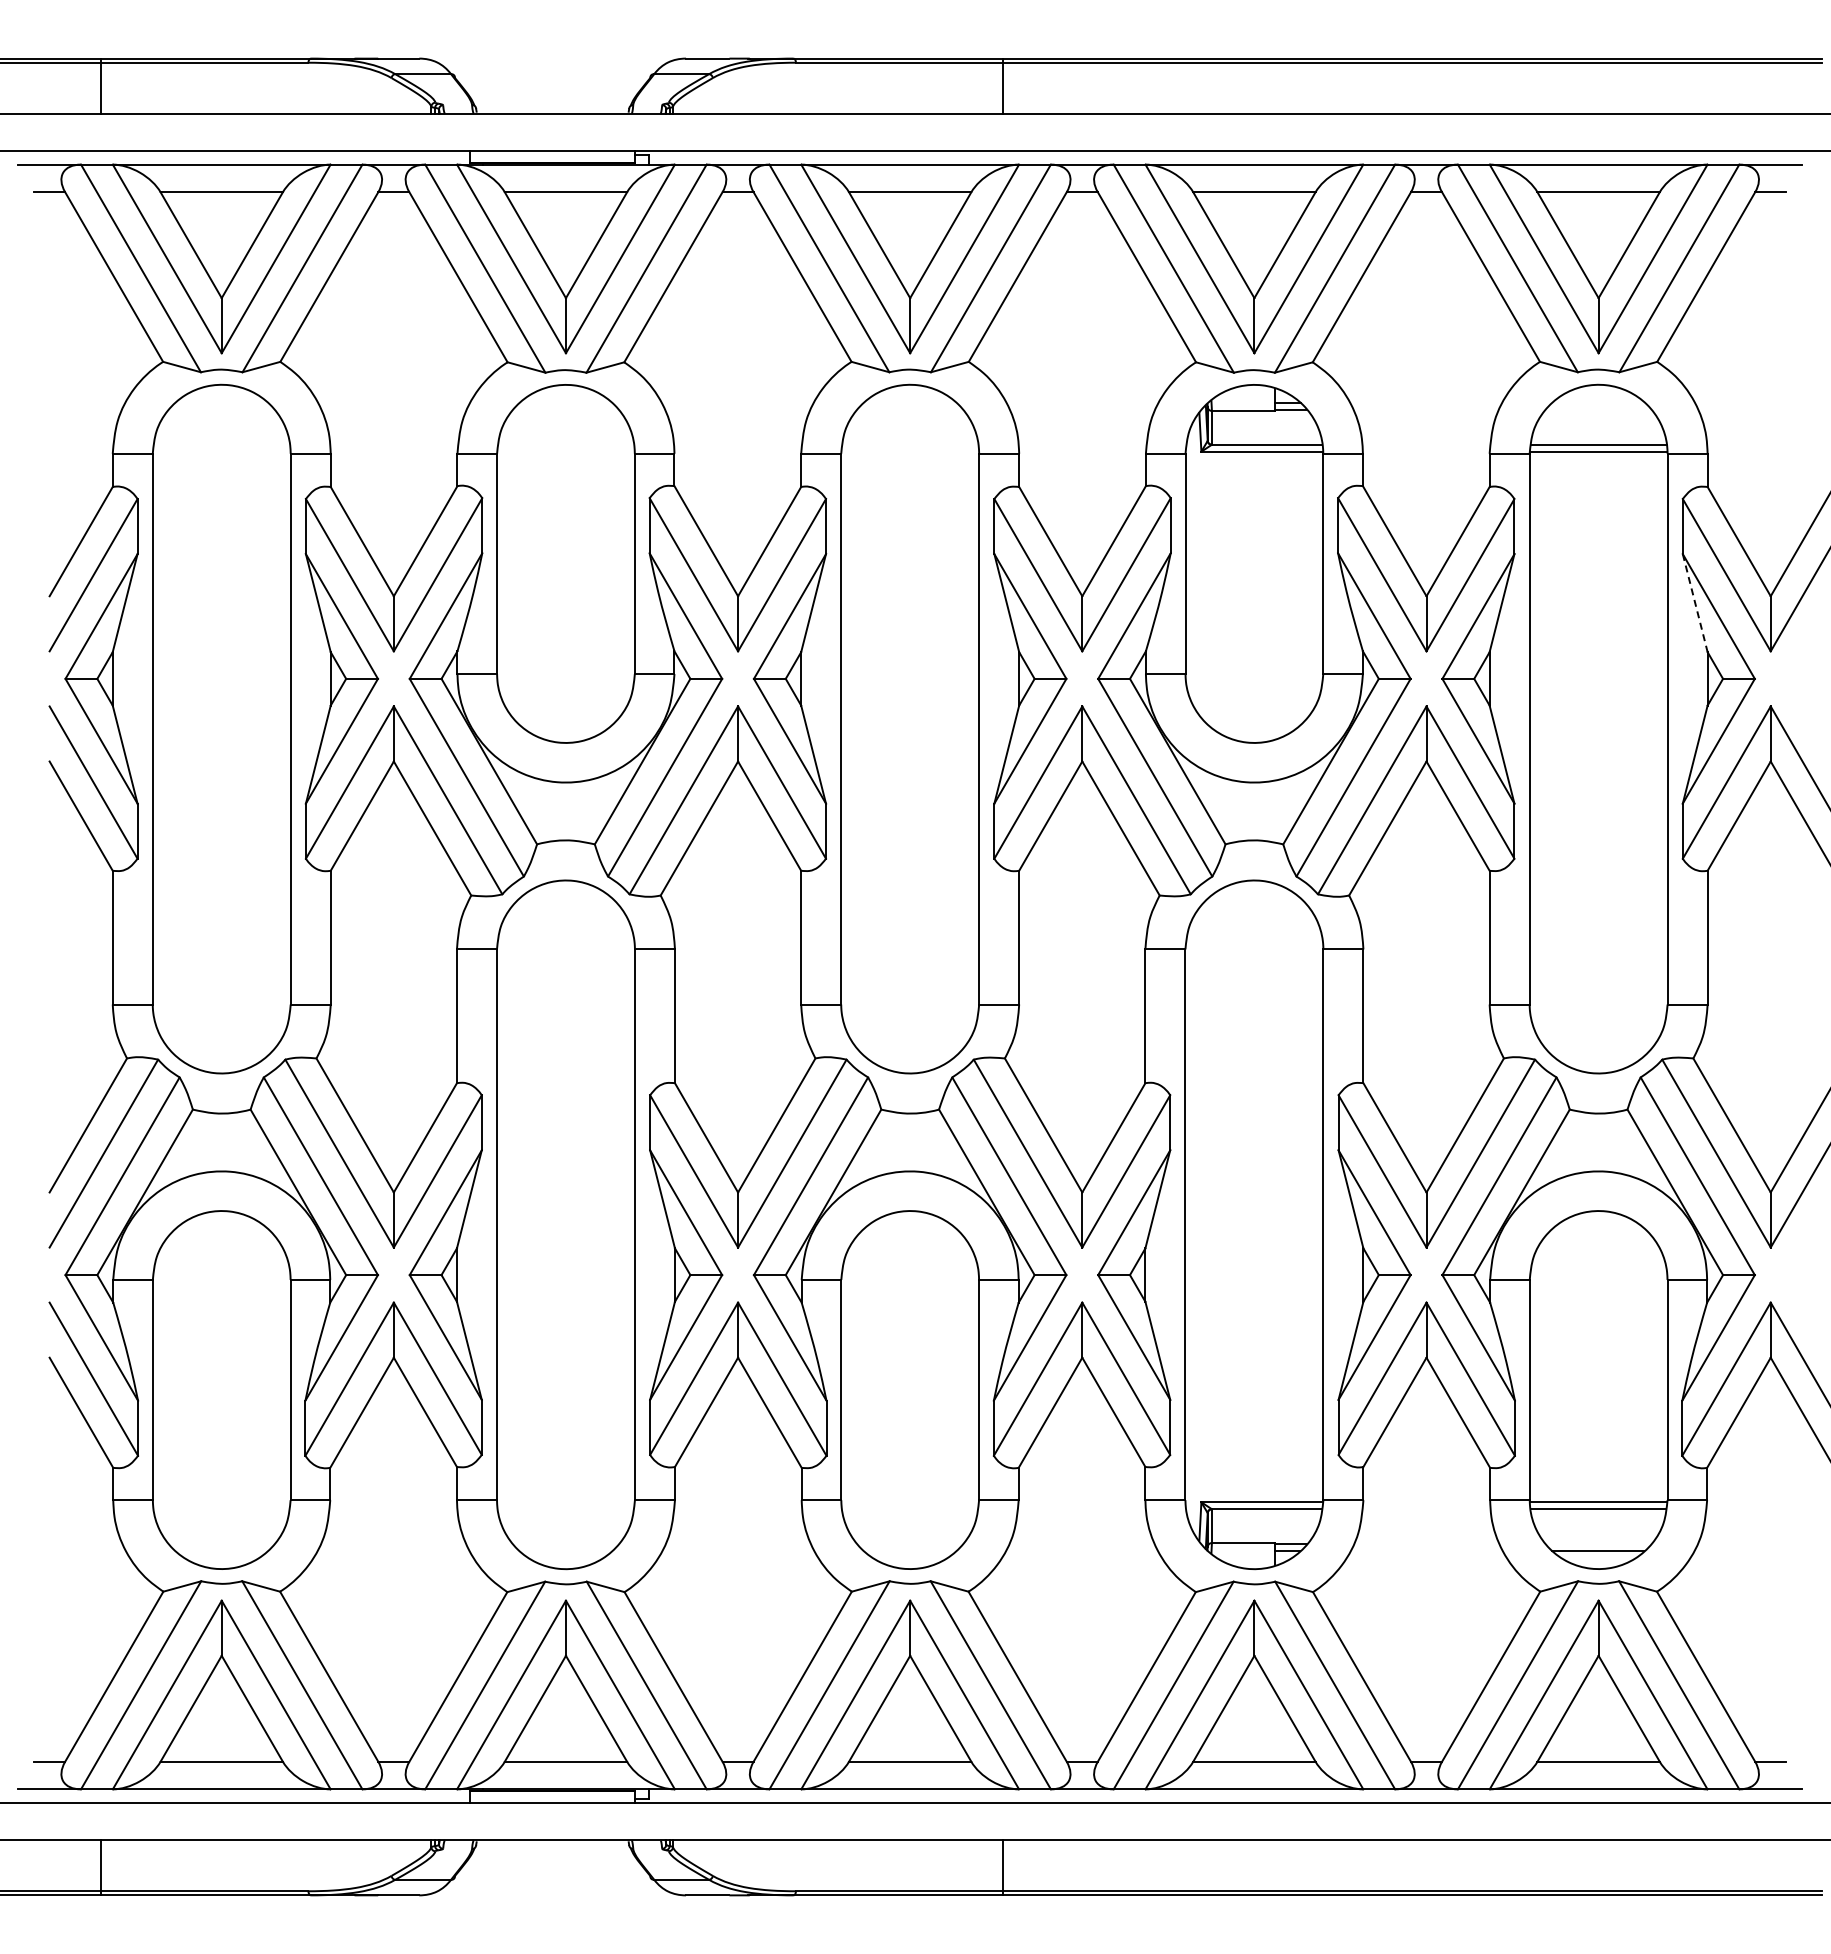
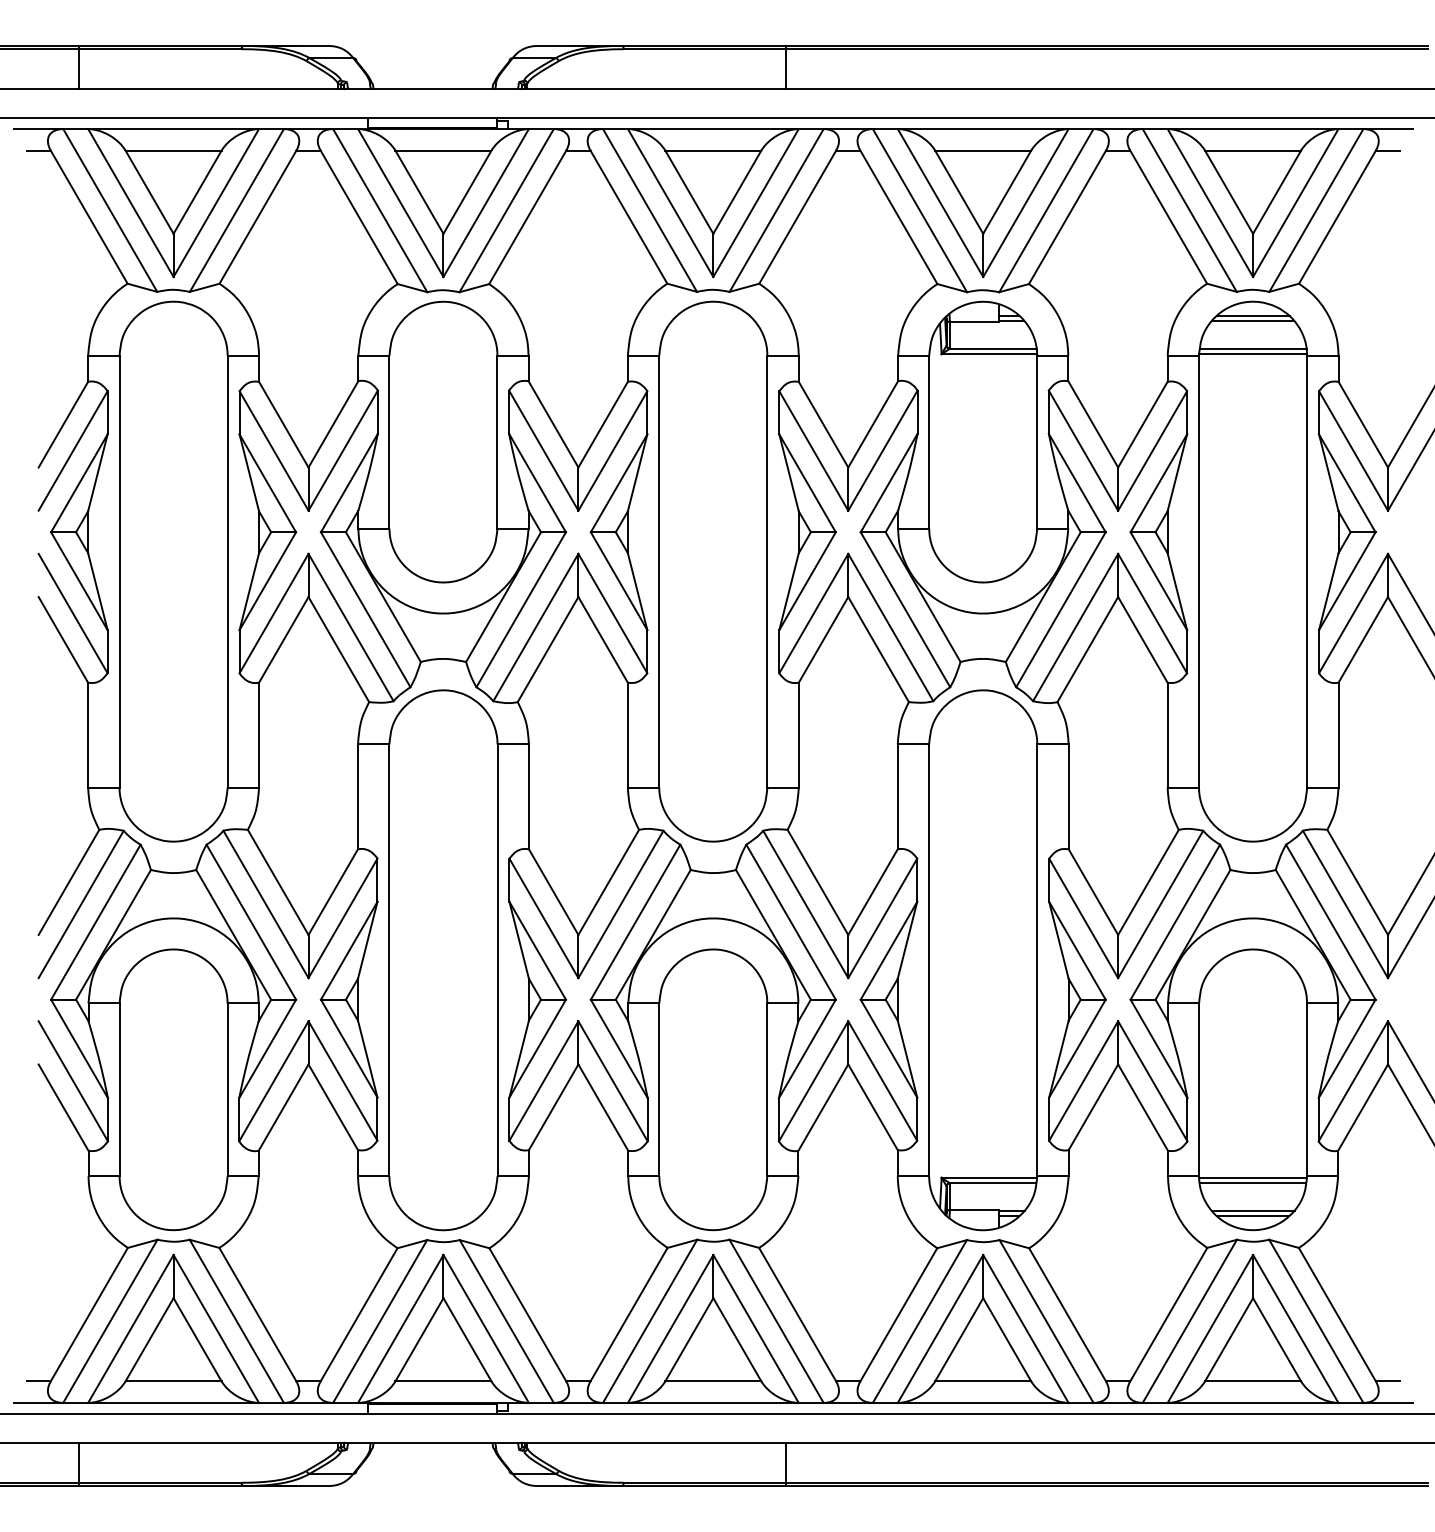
line: (1599, 403) -> (1253, 316), added
line: (1597, 409) -> (1252, 321), added
line: (1695, 603) -> (1329, 473), dashed -> solid
line: (1598, 1544) -> (1252, 1210), added

